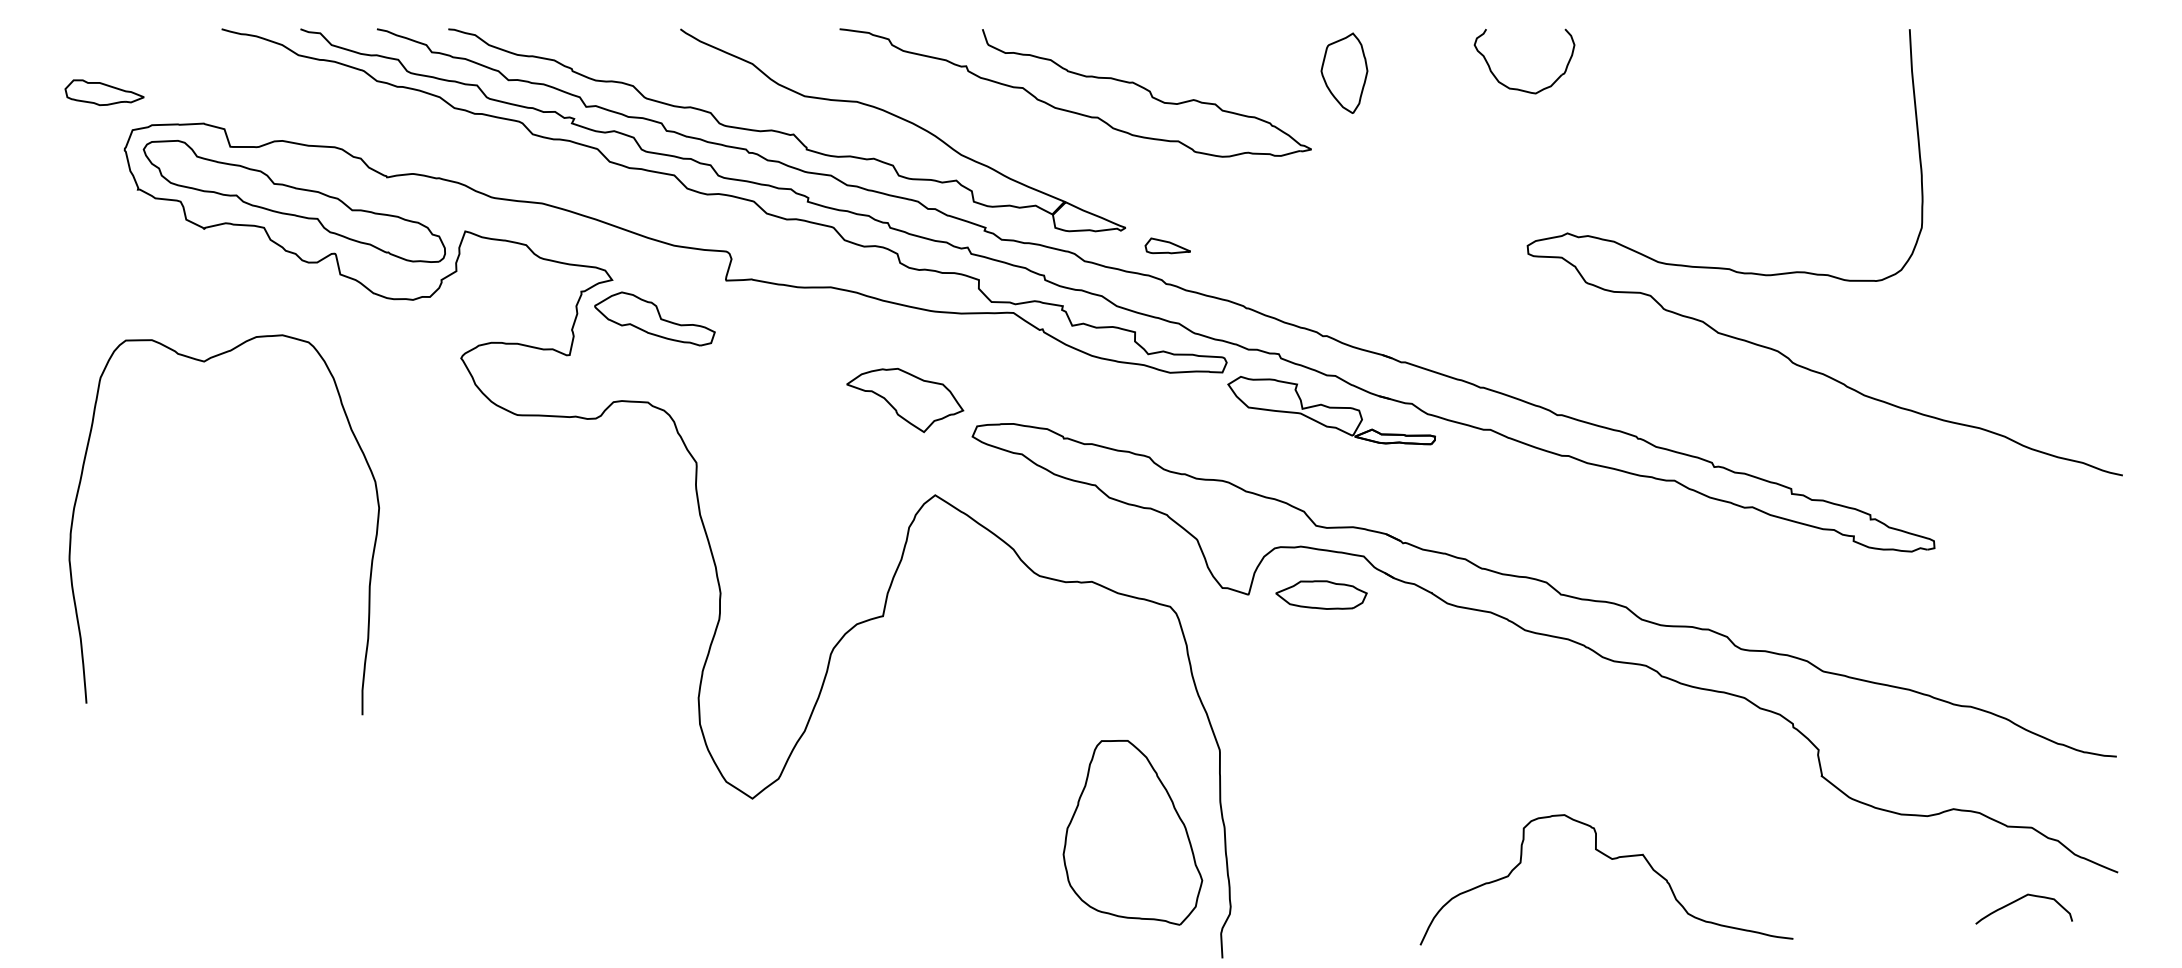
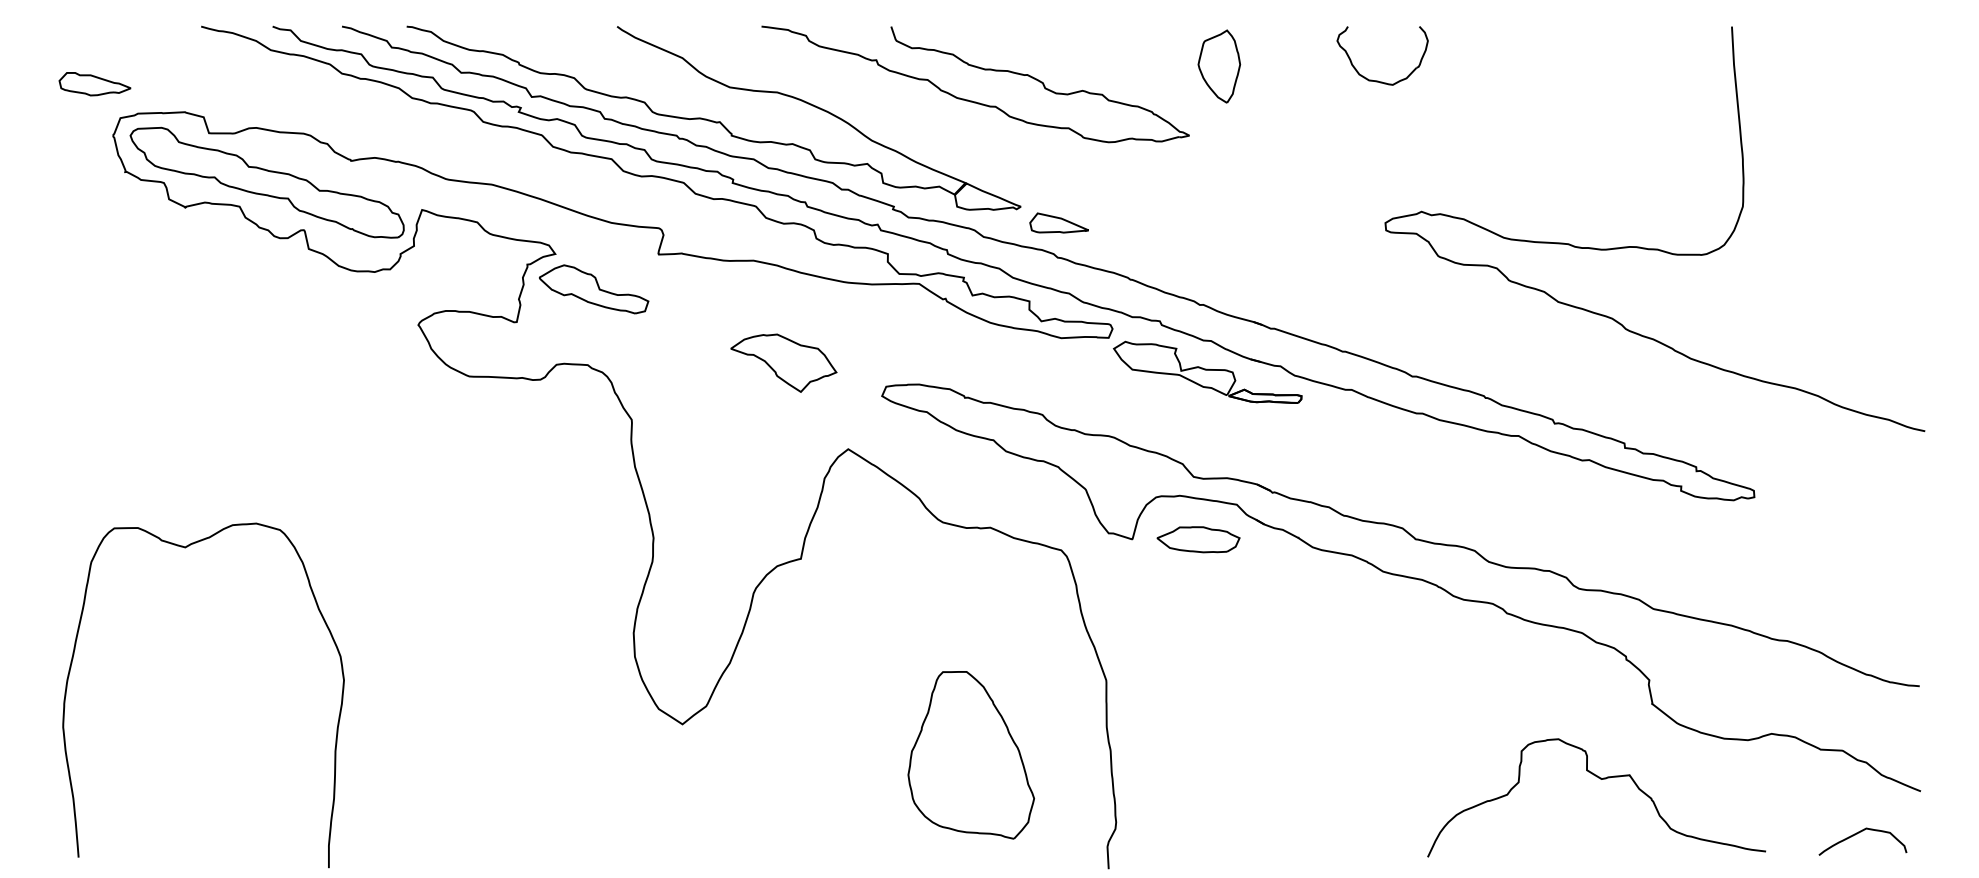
part: (1167, 245) -> (1058, 222), size x1.43
part: (905, 400) -> (784, 363), moved
curve: (79, 490) -> (72, 664), moved
part: (1132, 832) -> (970, 755), moved
curve: (1610, 859) -> (1600, 779), moved
curve: (2019, 900) -> (1858, 833), moved

